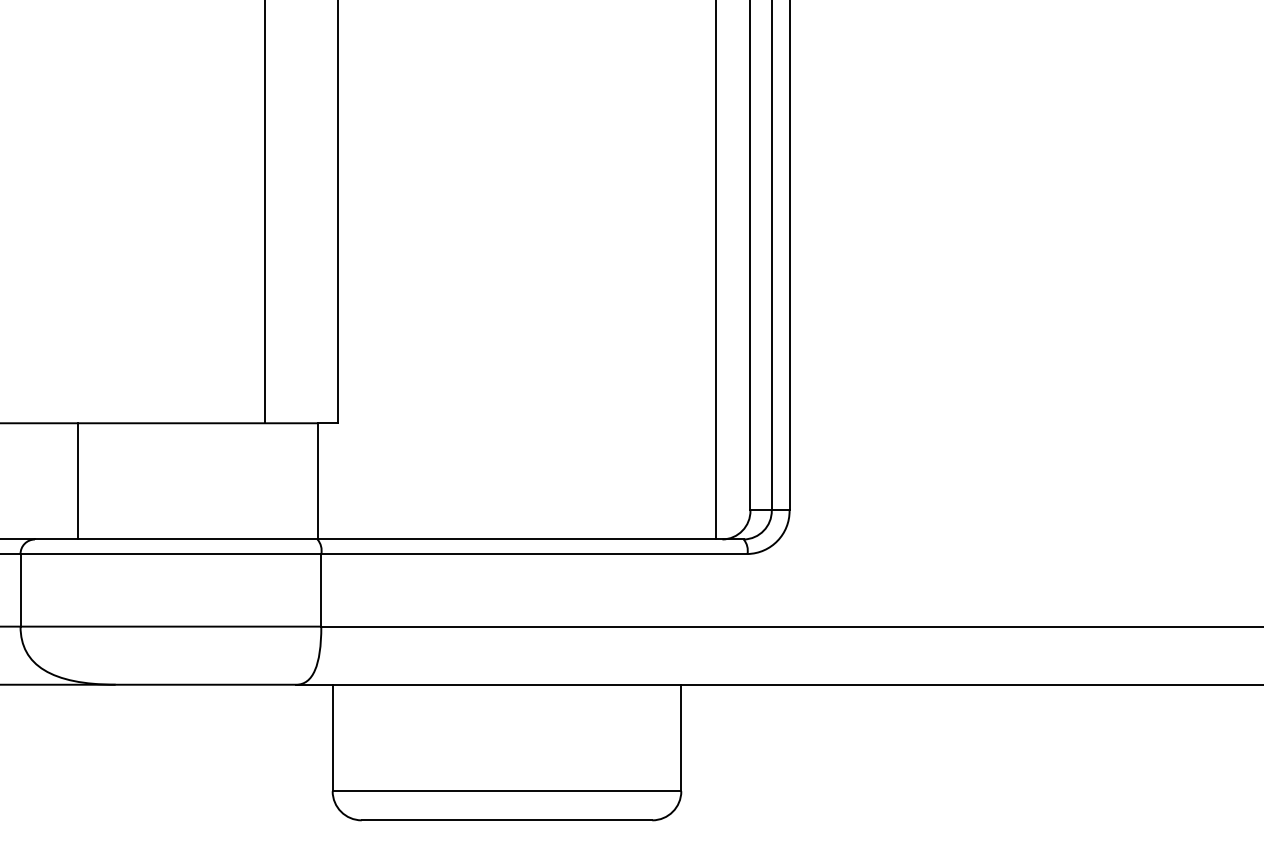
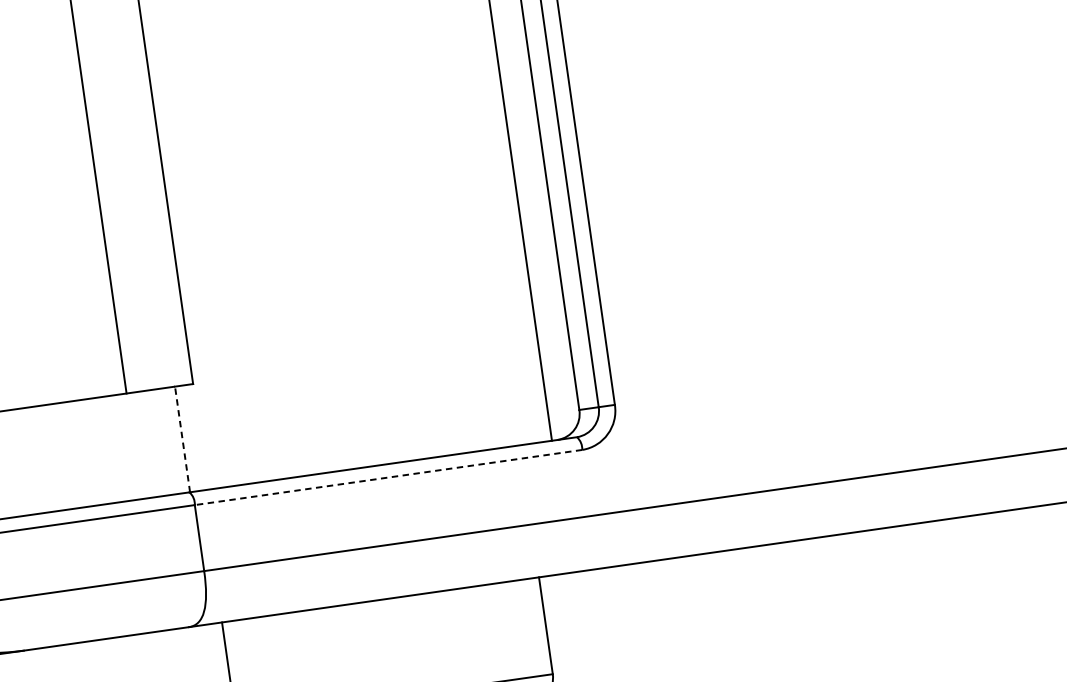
line: (318, 480) -> (182, 438), solid -> dashed
line: (533, 554) -> (387, 478), solid -> dashed

